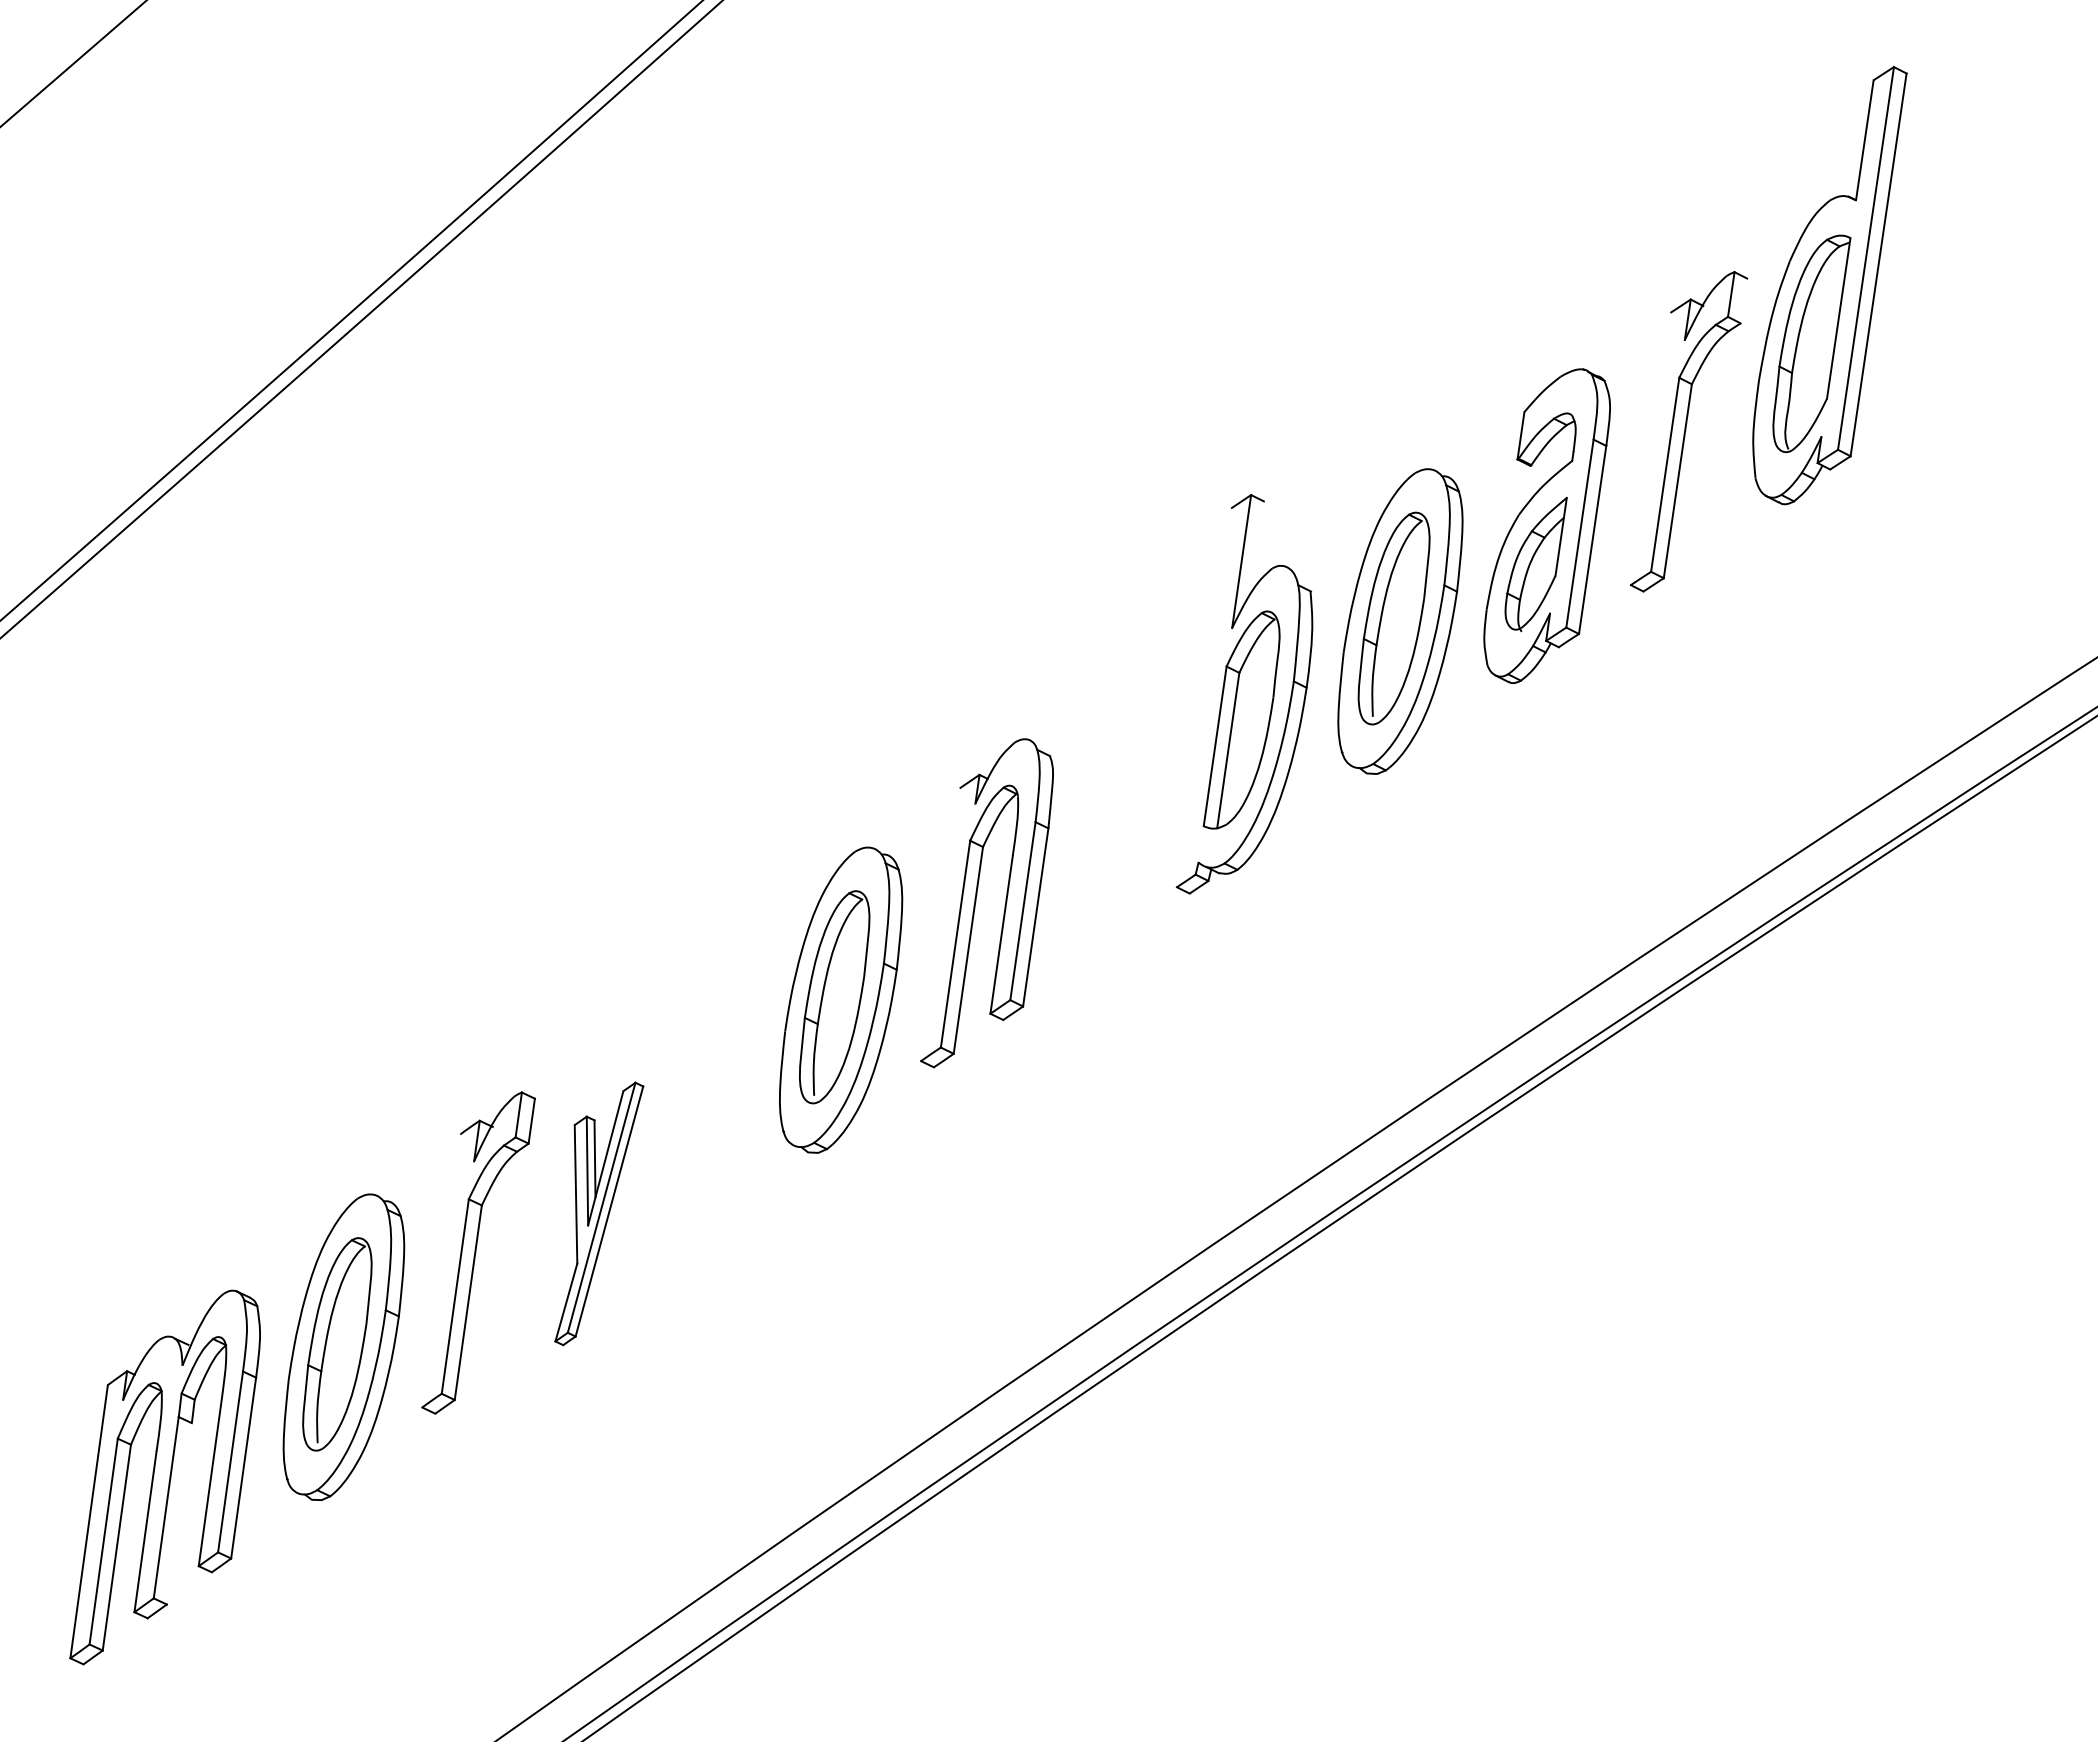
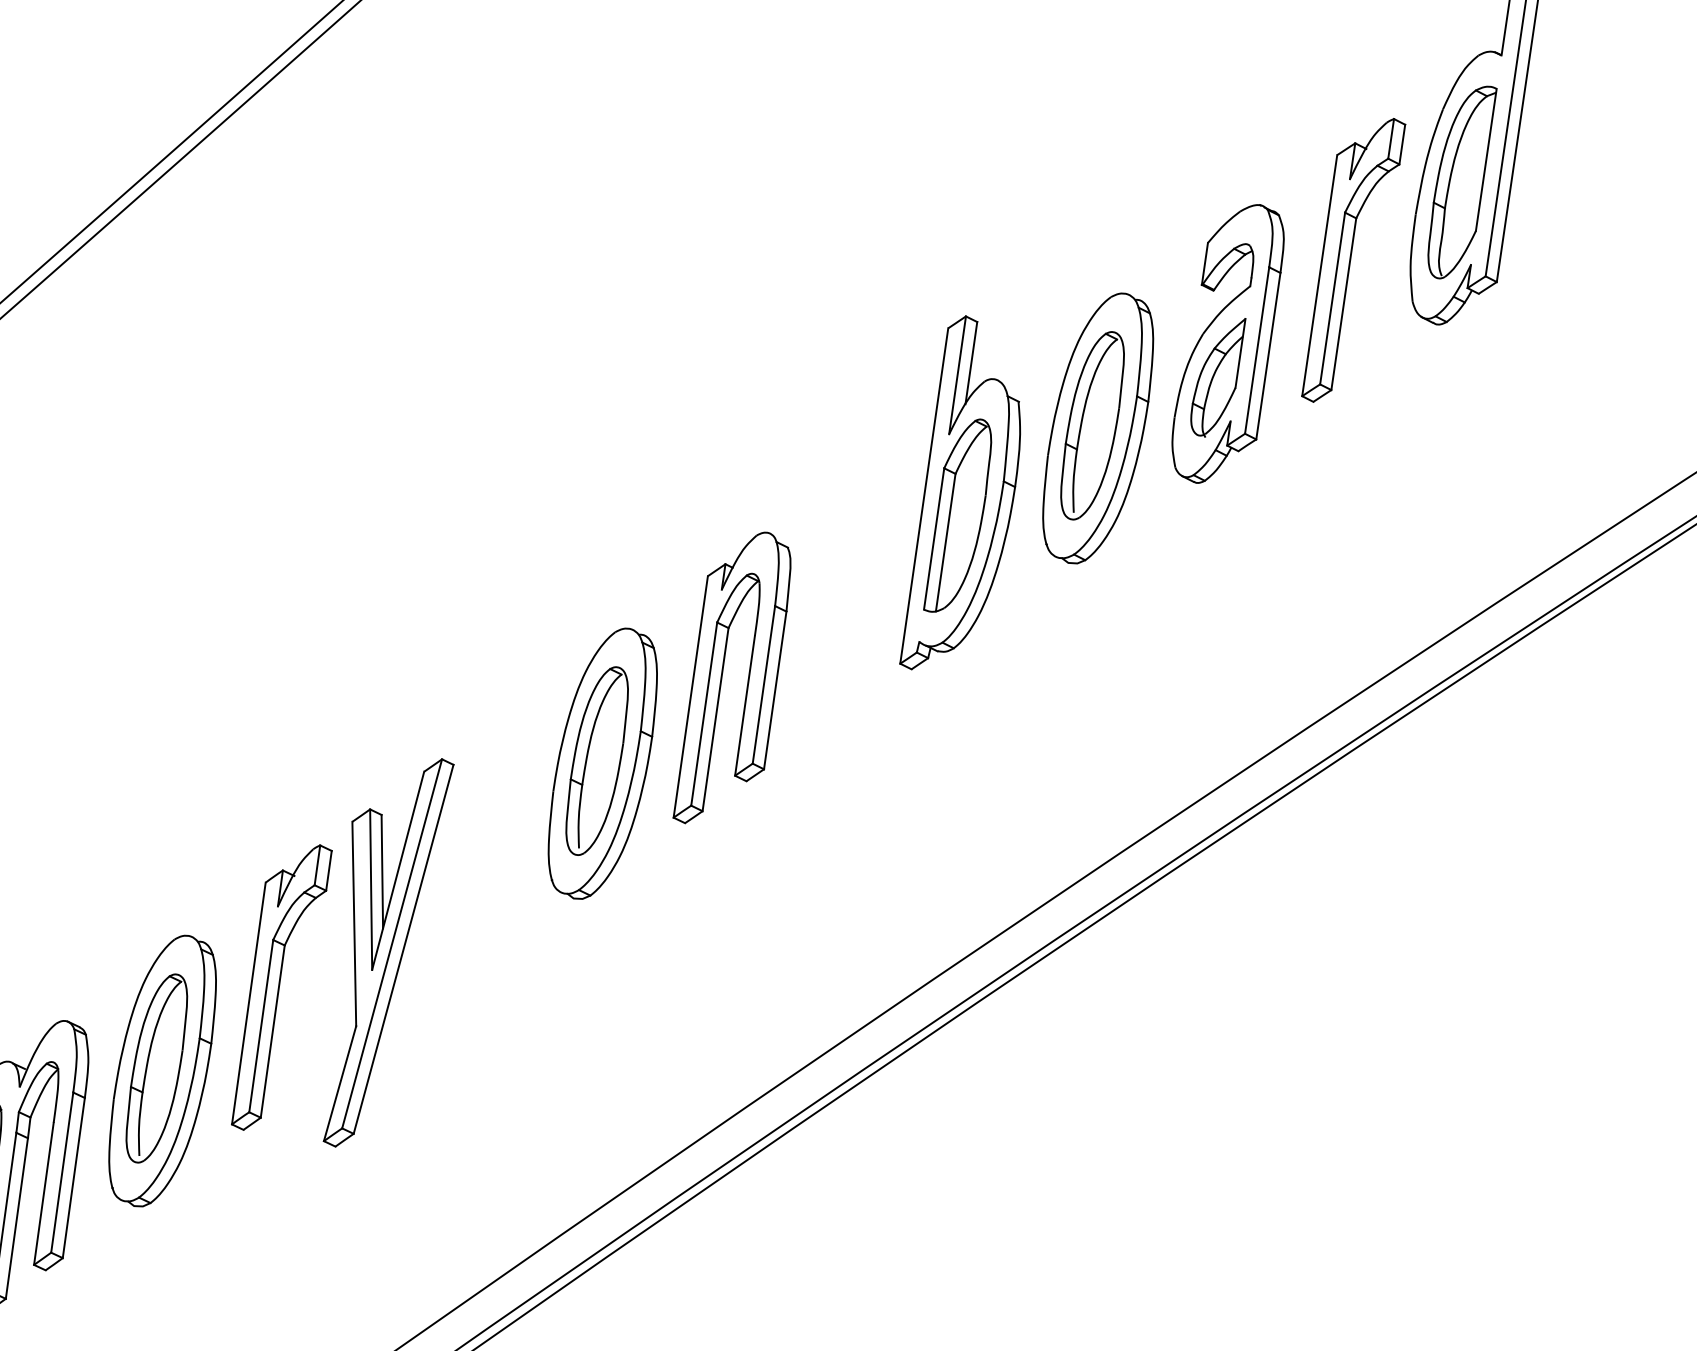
line: (1743, 300) -> (1401, 144), added
line: (1650, 448) -> (1319, 275), added
line: (1256, 547) -> (970, 362), added
line: (1203, 697) -> (923, 495), added
line: (940, 924) -> (690, 696), added
part: (599, 1213) -> (388, 952), size x1.67
line: (441, 1270) -> (249, 1003), added
line: (178, 1513) -> (16, 1218), added

